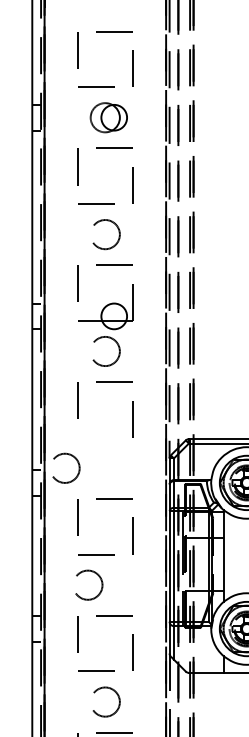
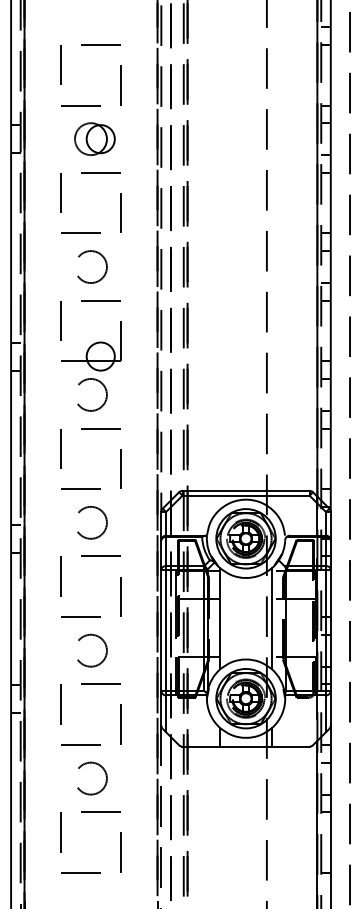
line: (95, 436) -> (80, 488), added
circle: (66, 468) -> (92, 522), moved
circle: (89, 585) -> (92, 650), moved

